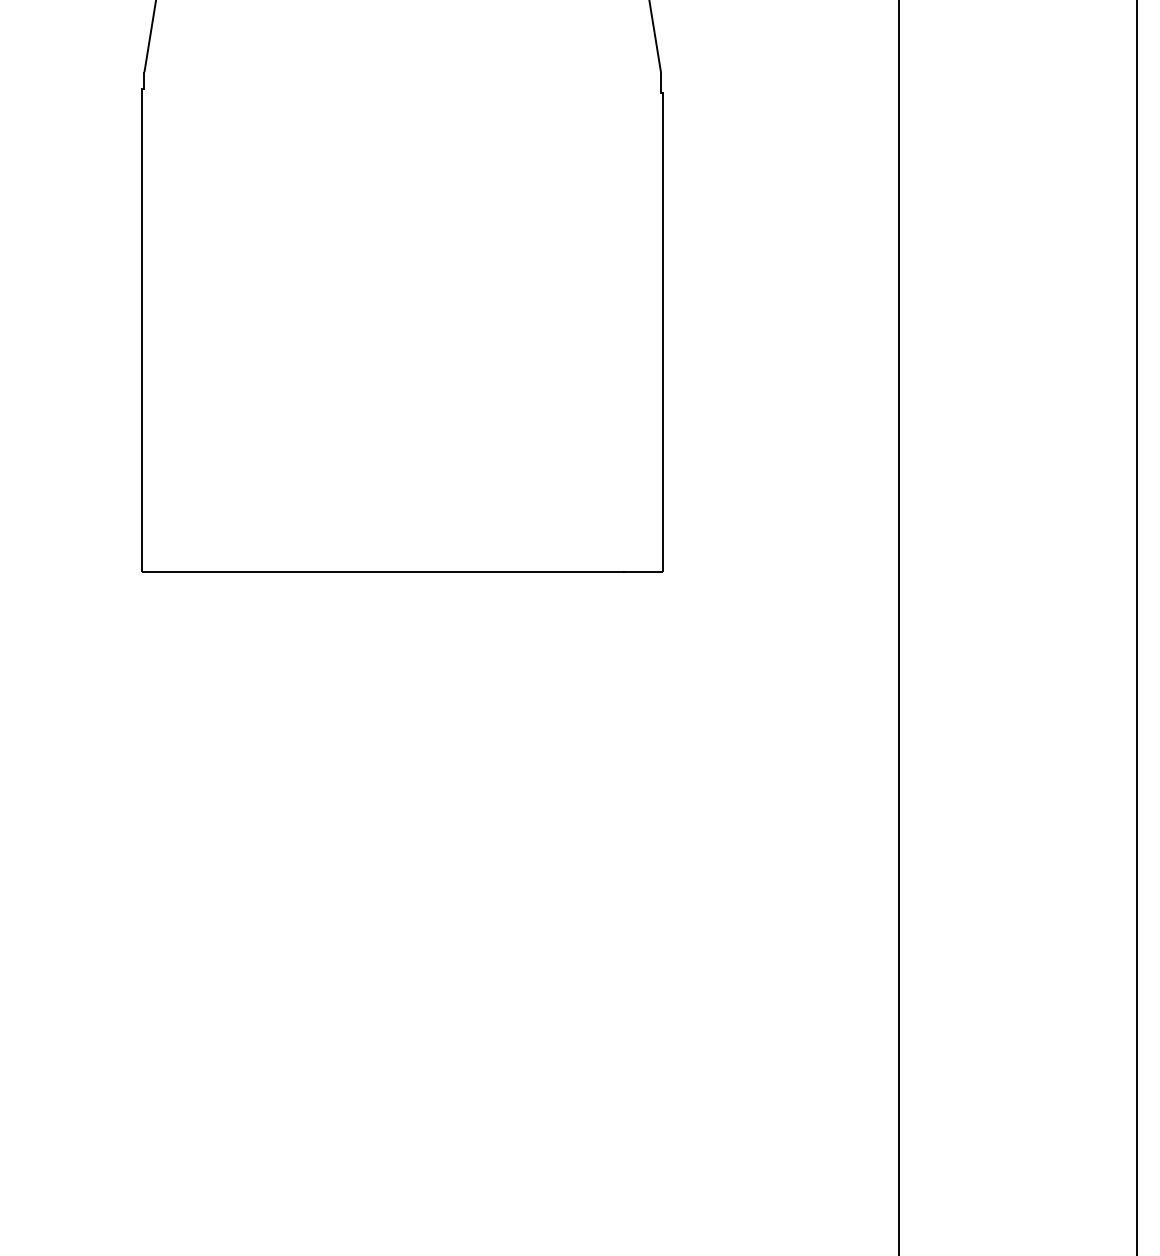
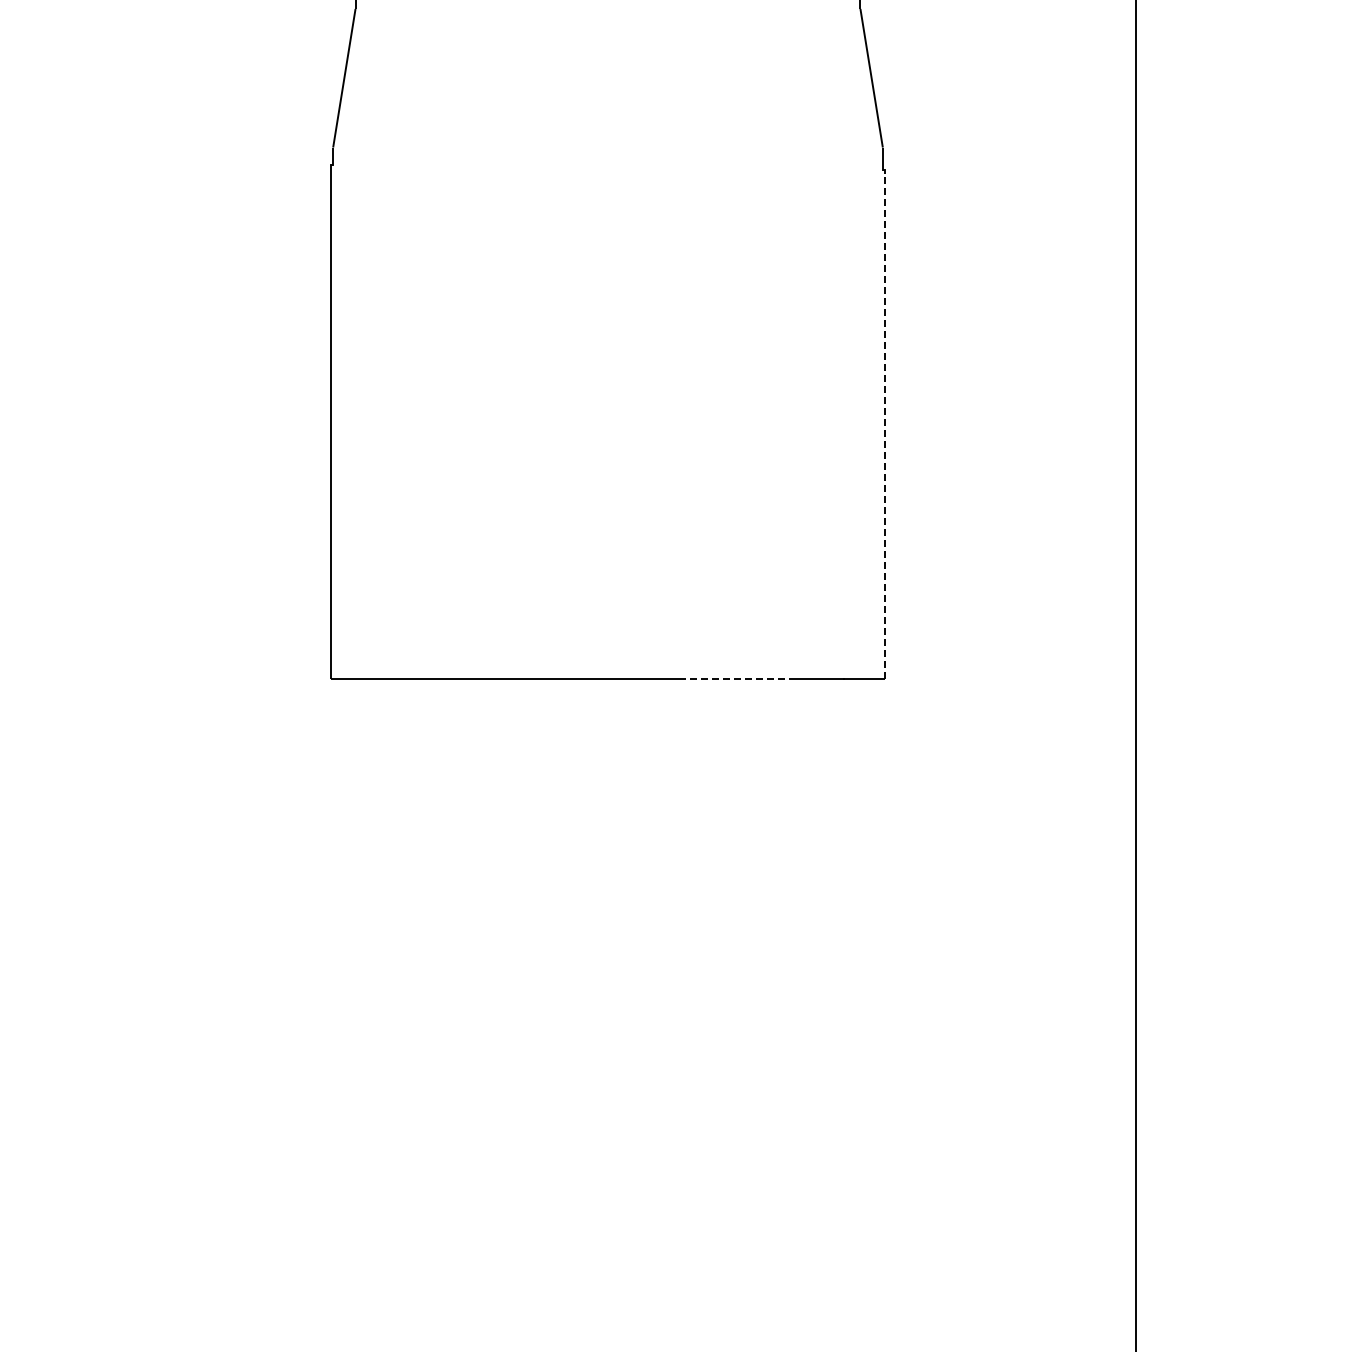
line: (663, 334) -> (885, 426), solid -> dashed
line: (525, 572) -> (738, 679), solid -> dashed

